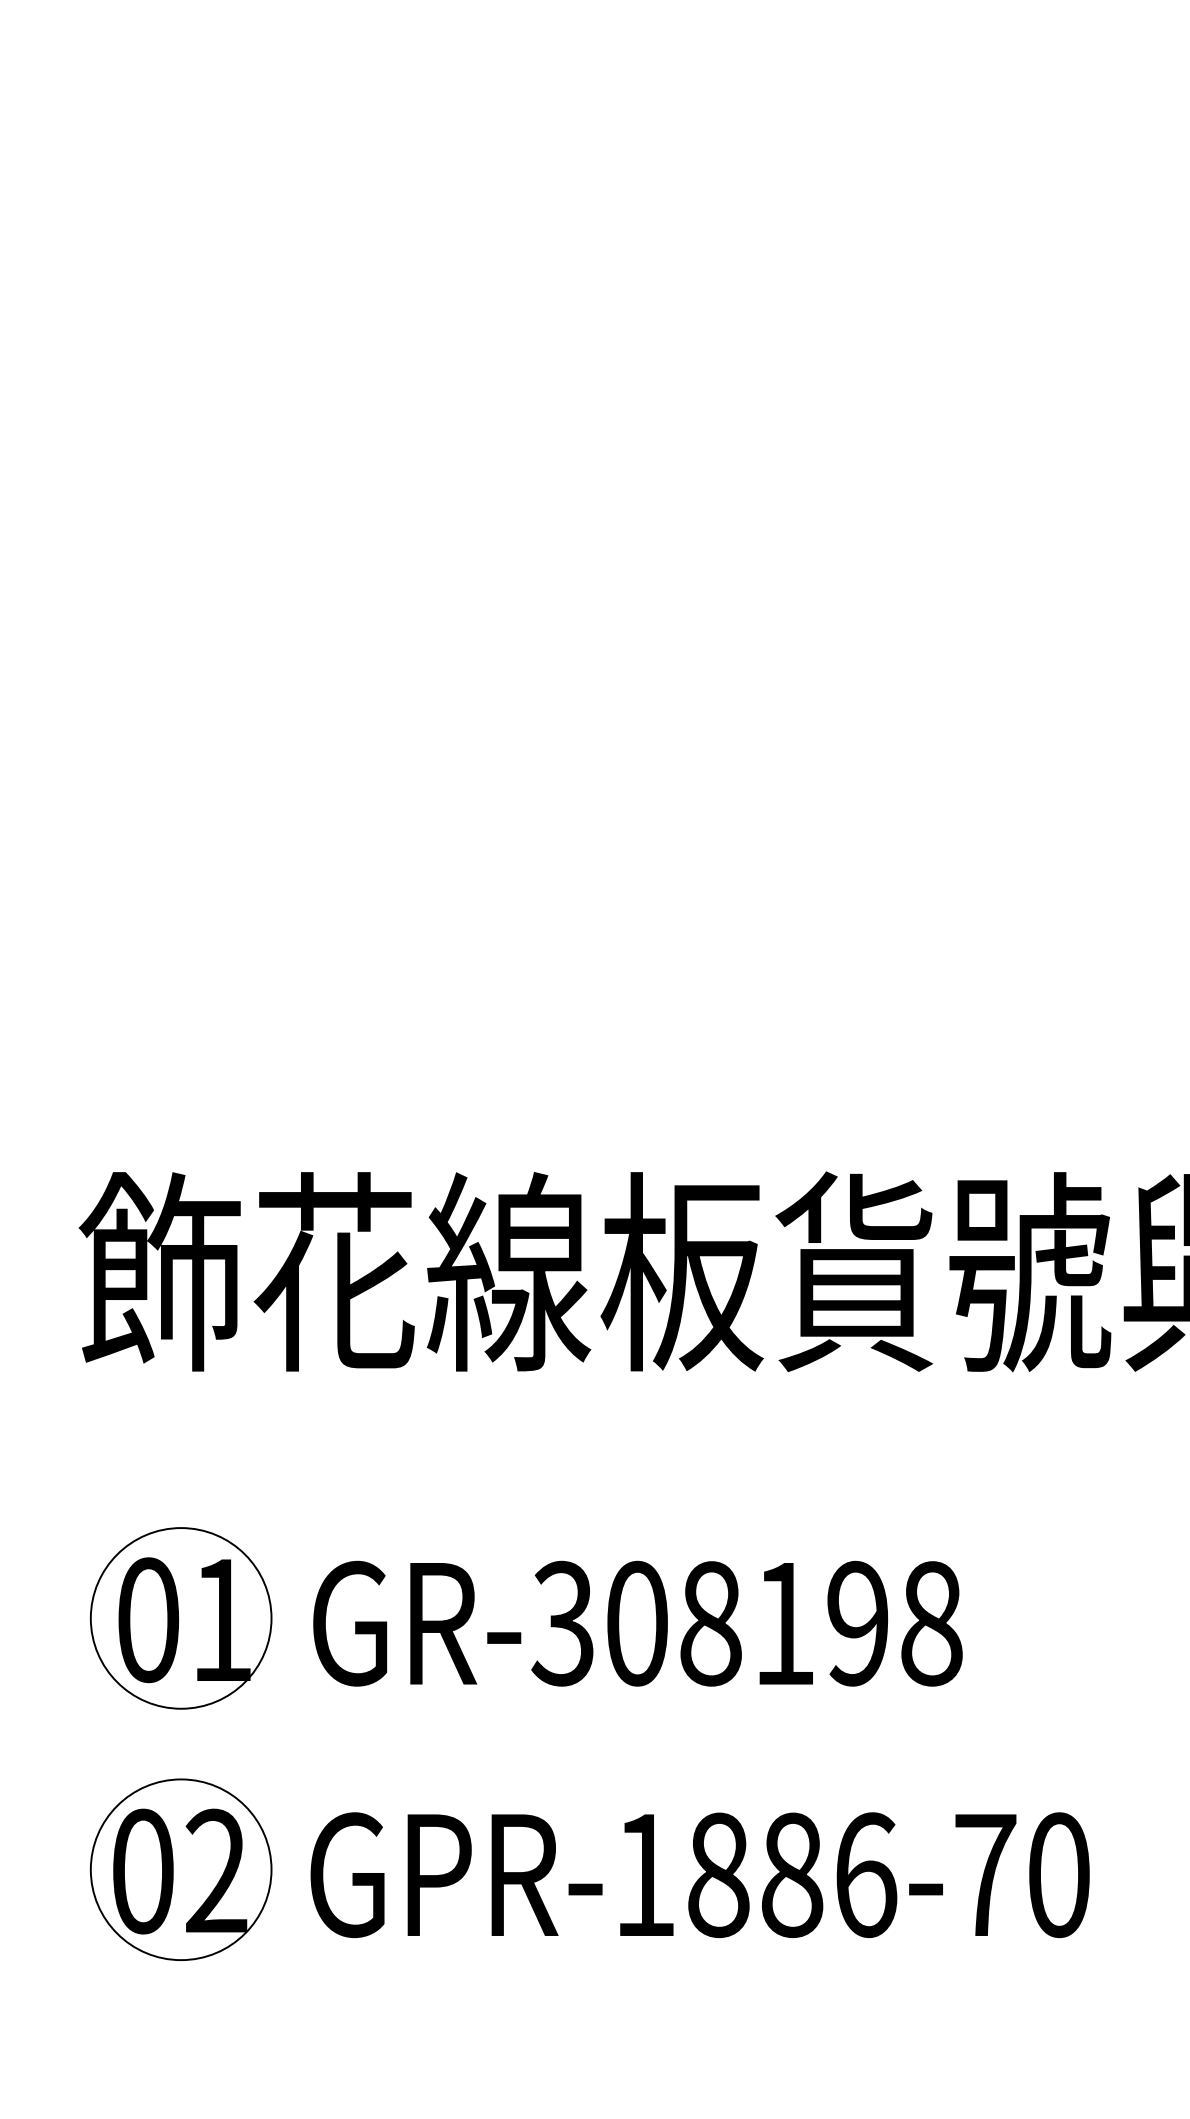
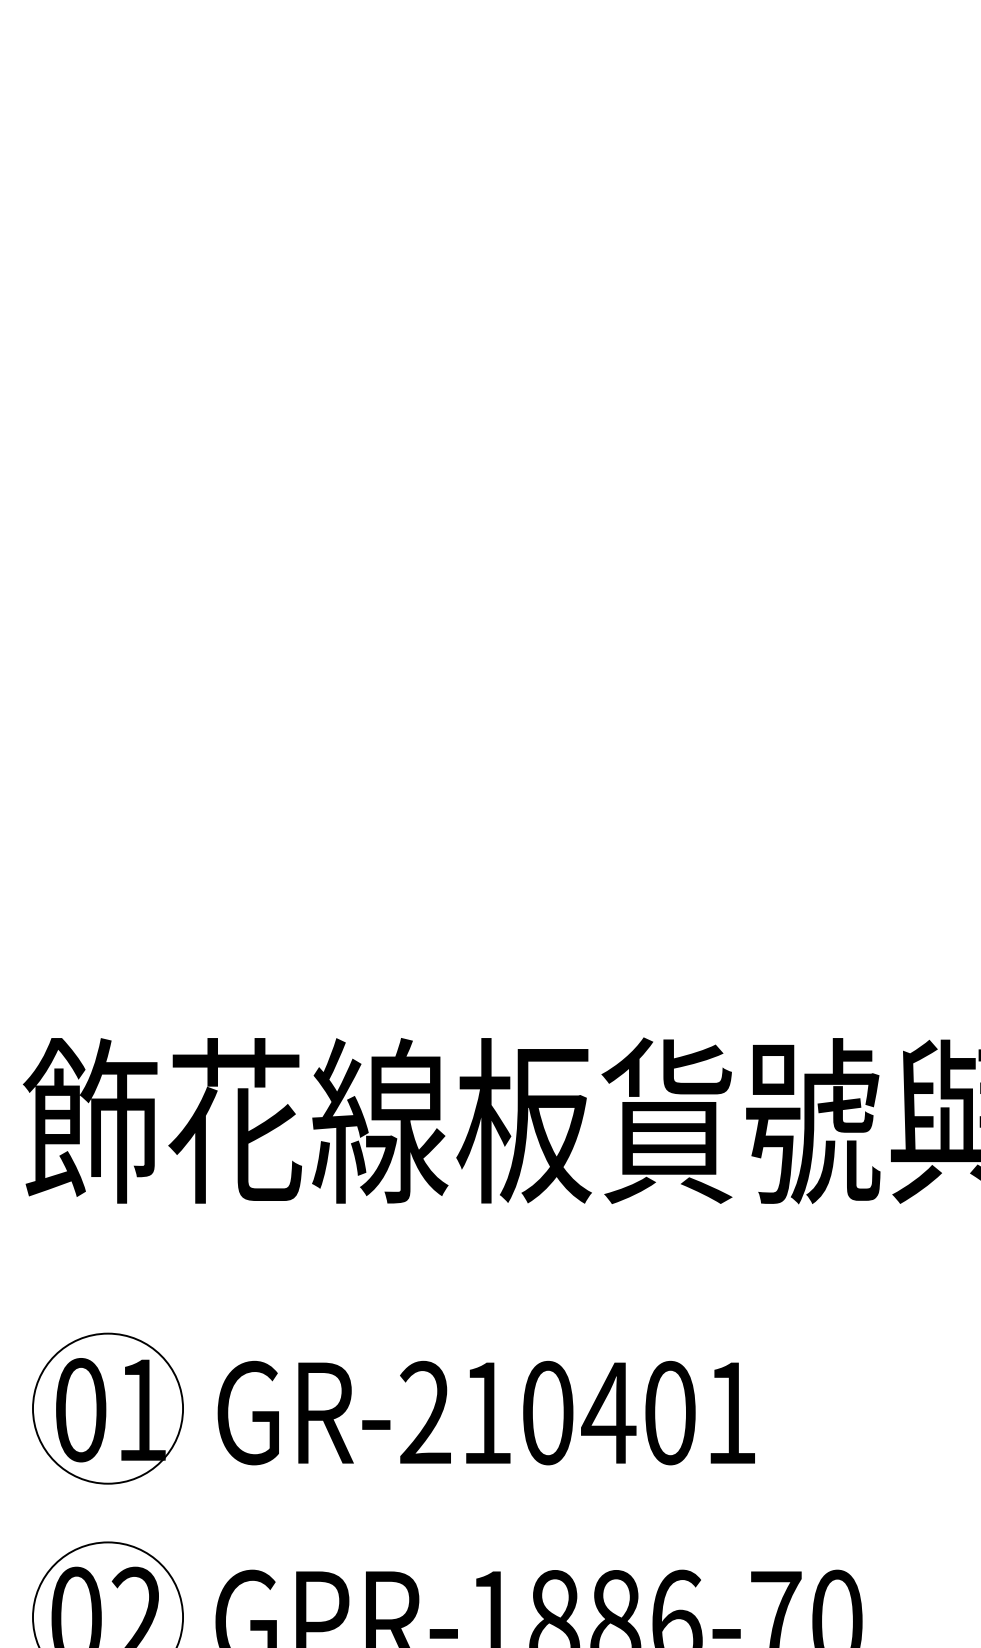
text: (746, 1623) -> (577, 1412), GR-308198 -> GR-210401

